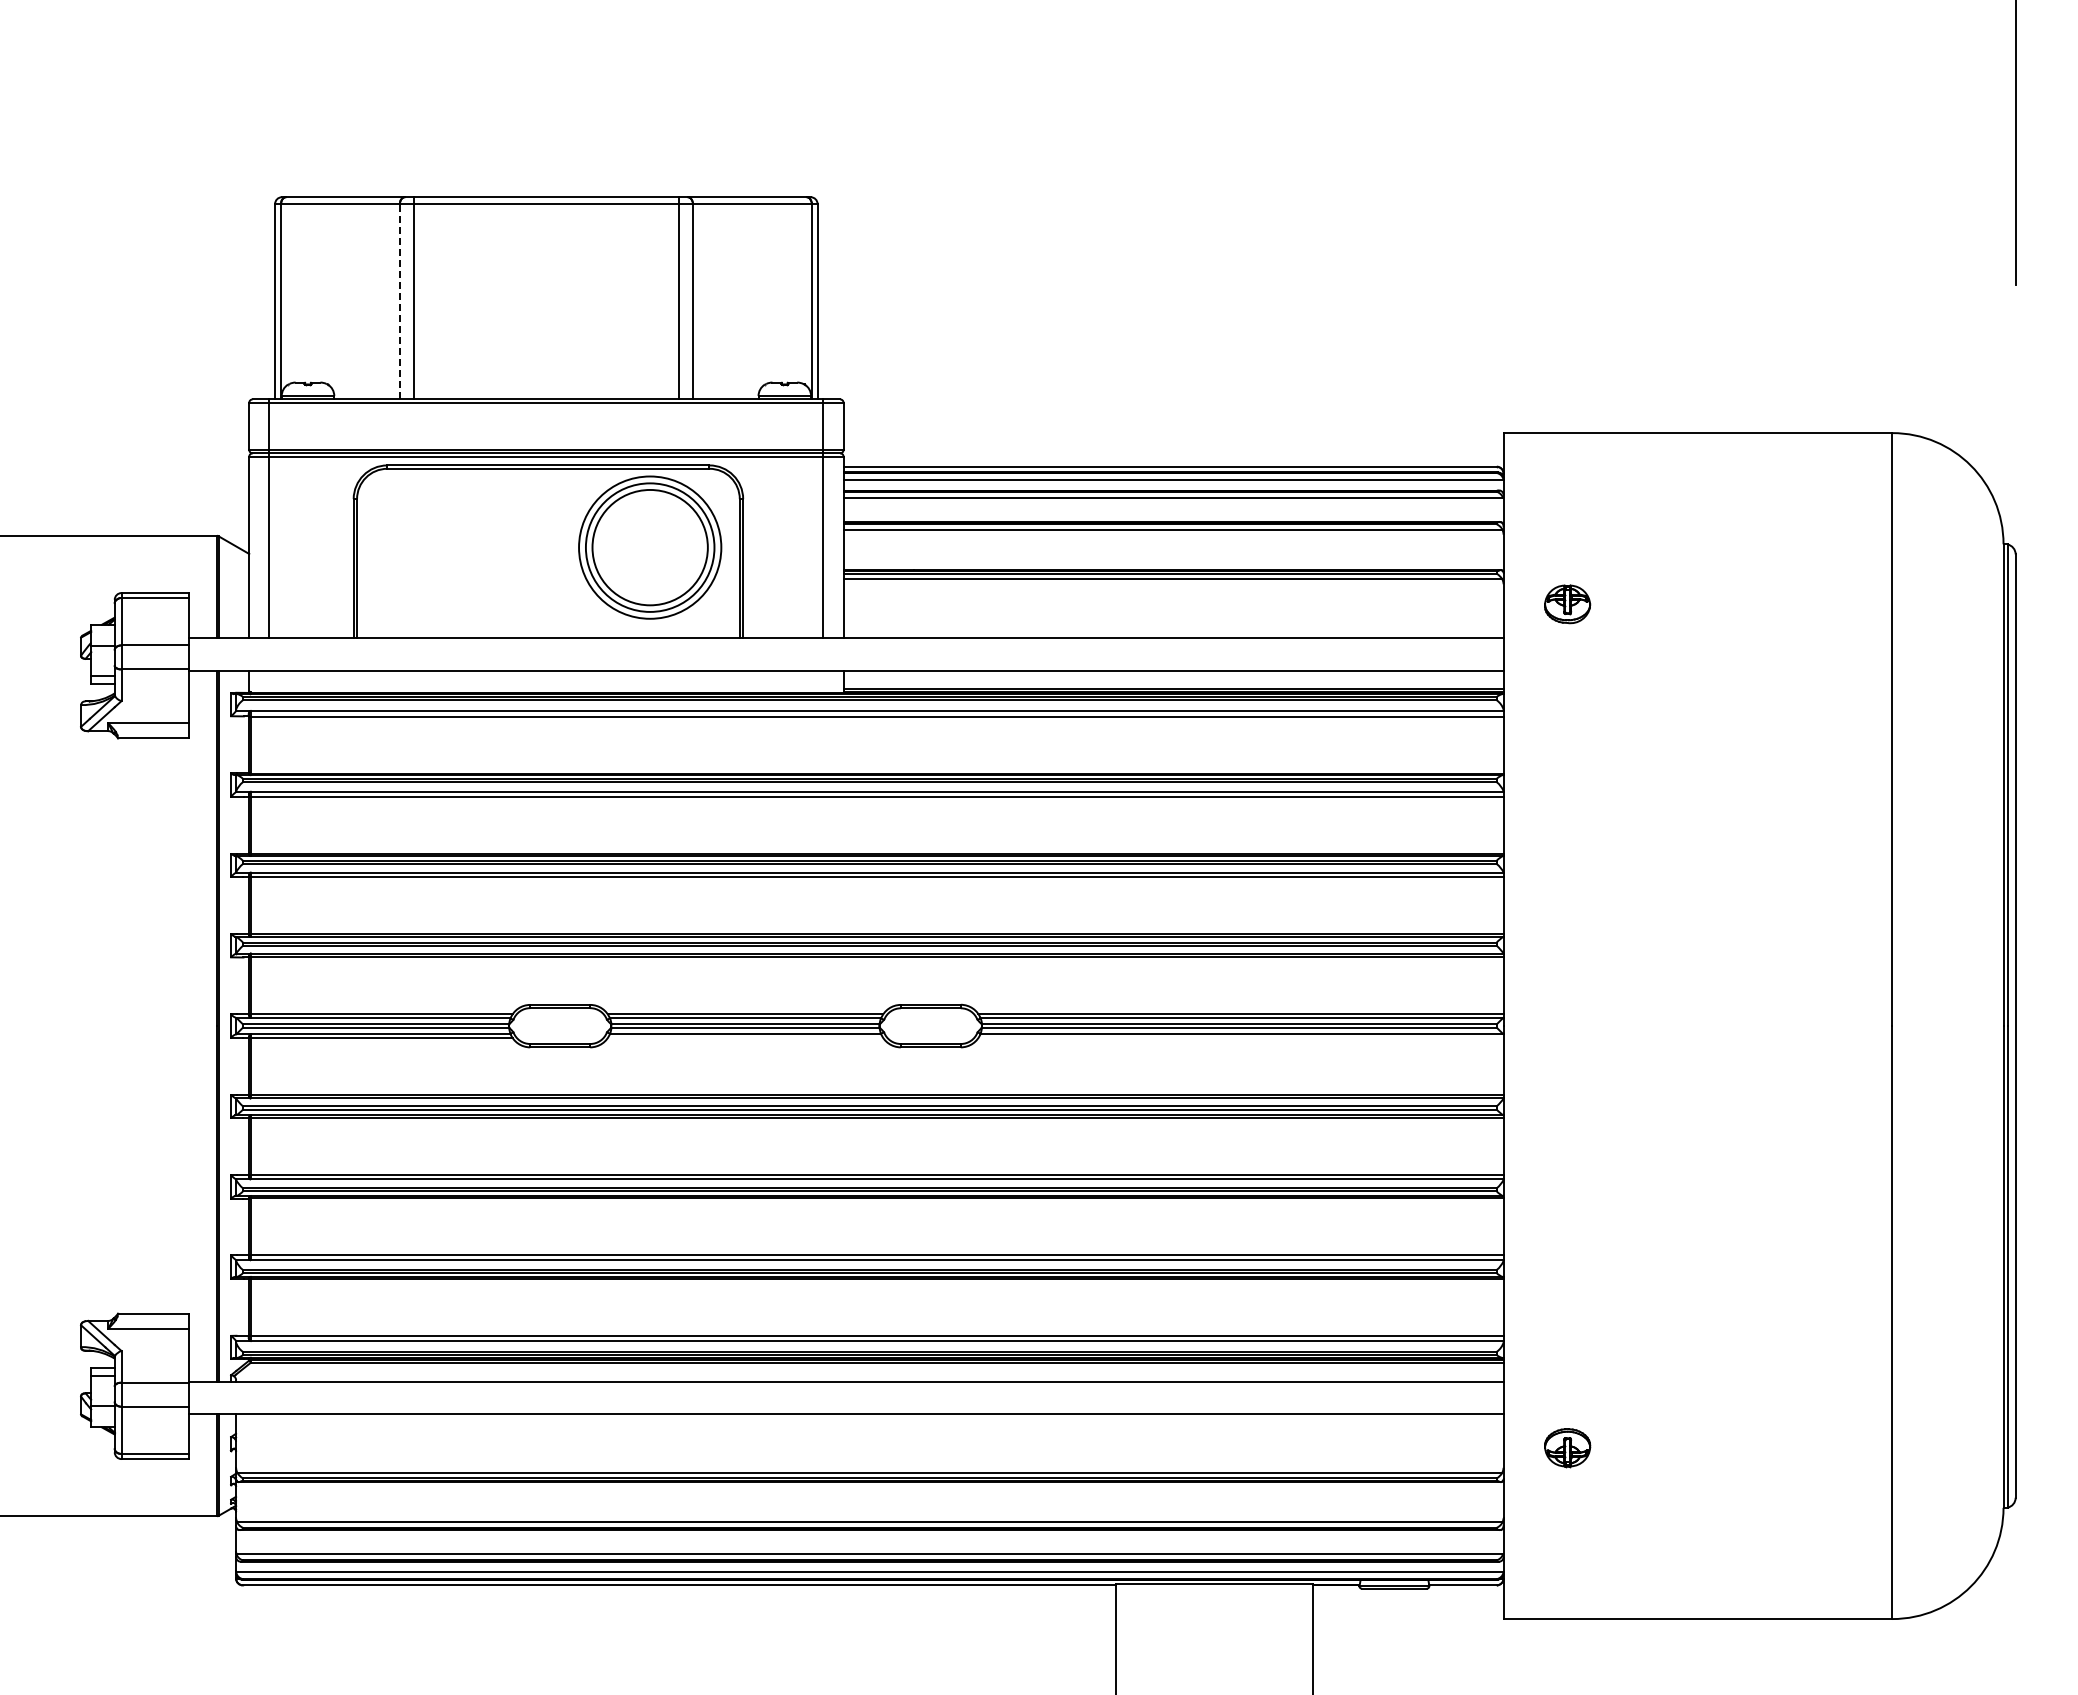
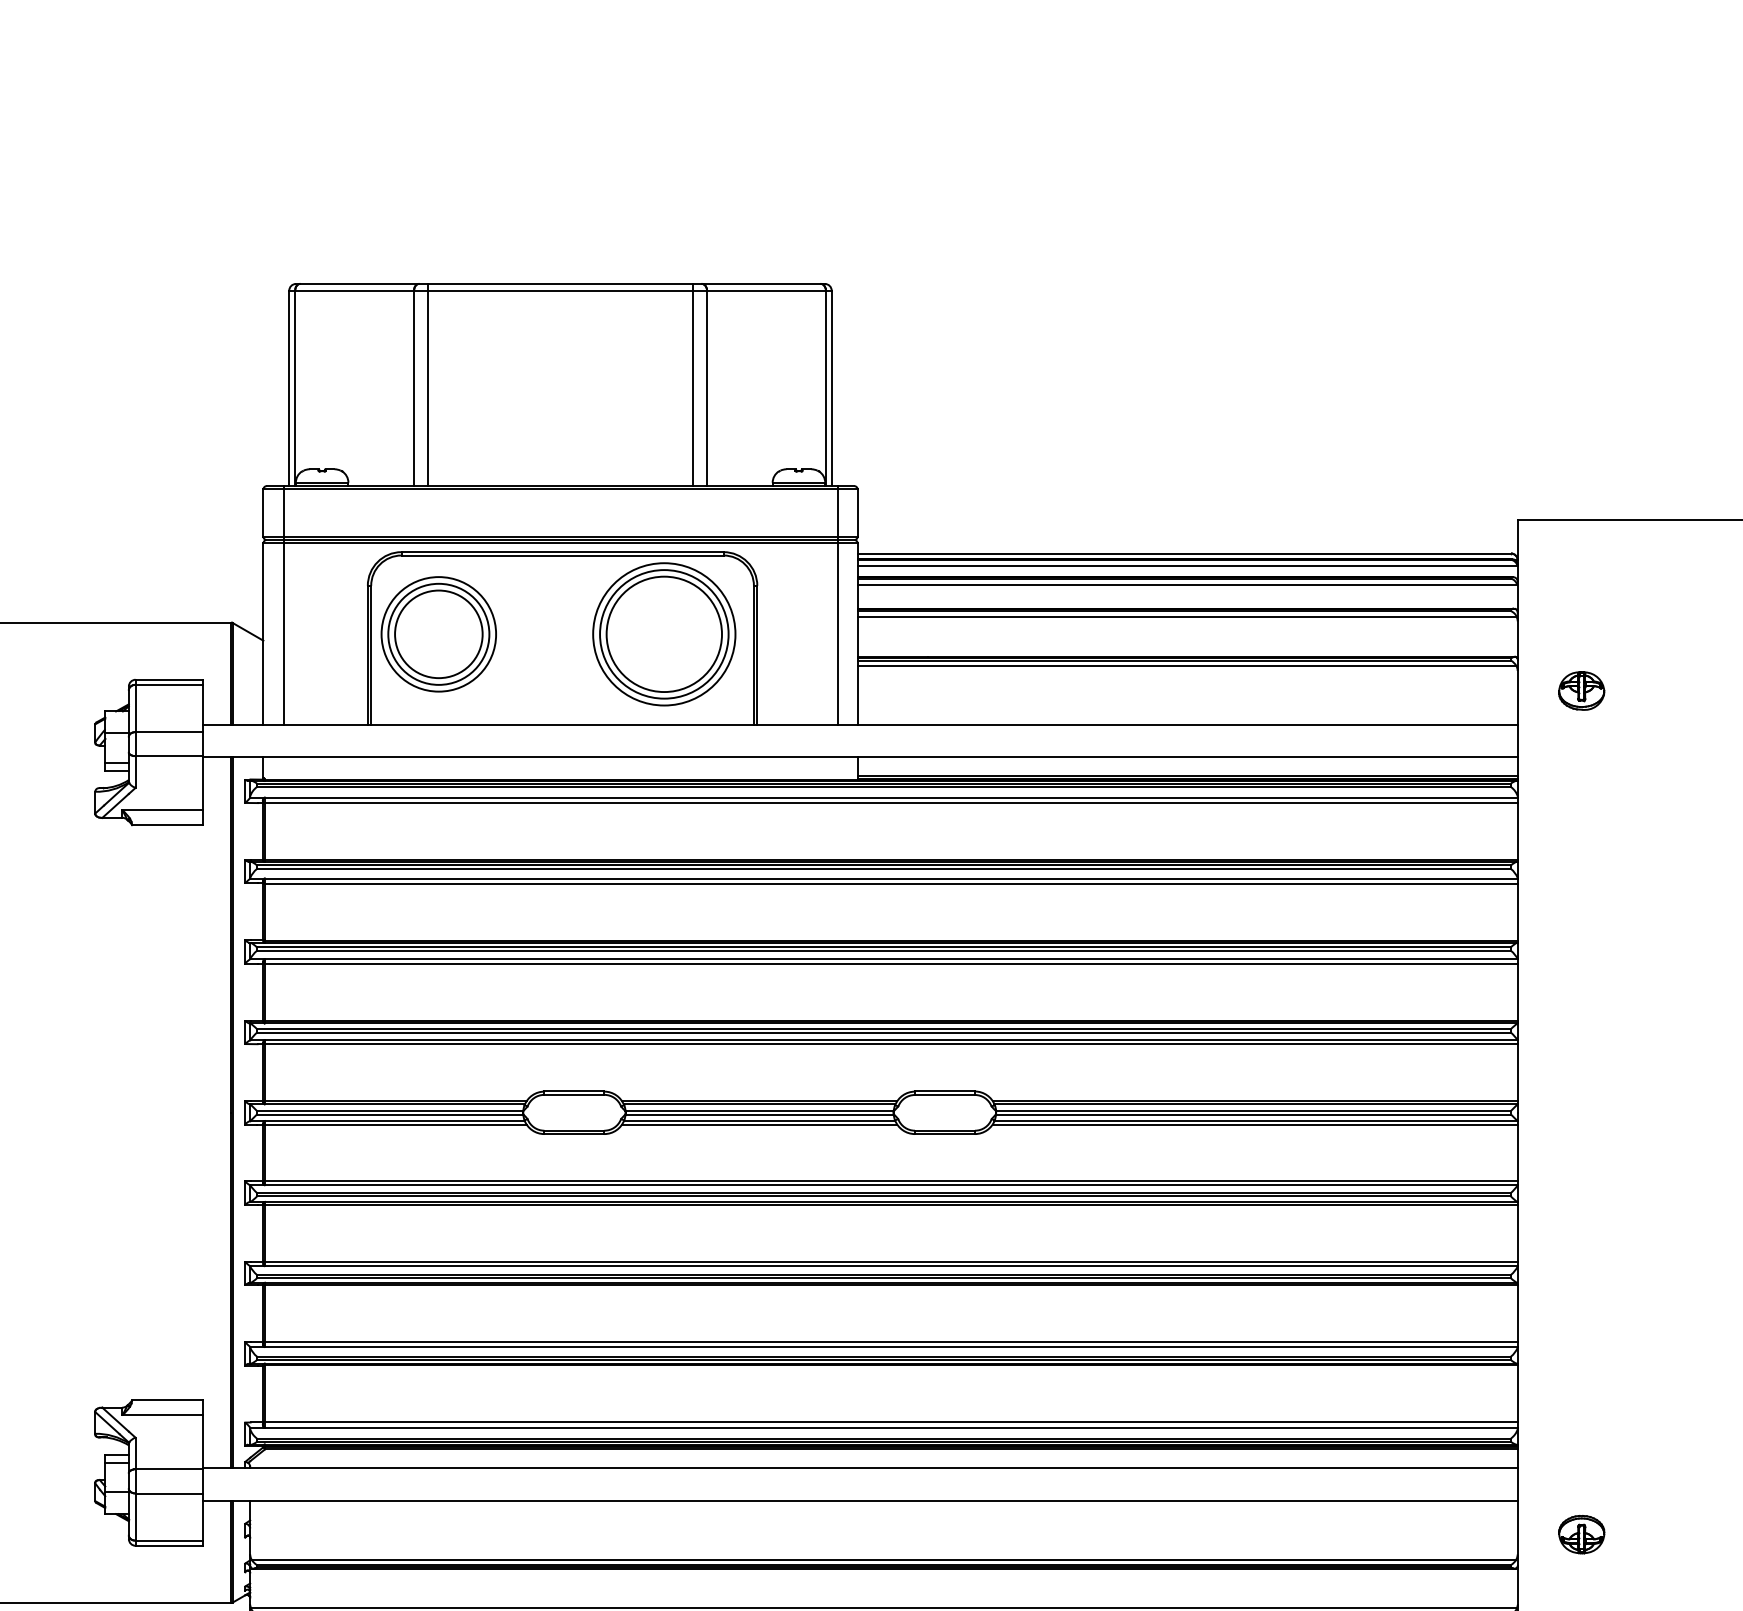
line: (399, 301) -> (413, 388), dashed -> solid
part: (424, 547) -> (438, 634), added
line: (745, 1037) -> (759, 1124), added
line: (1240, 1037) -> (1254, 1124), added

